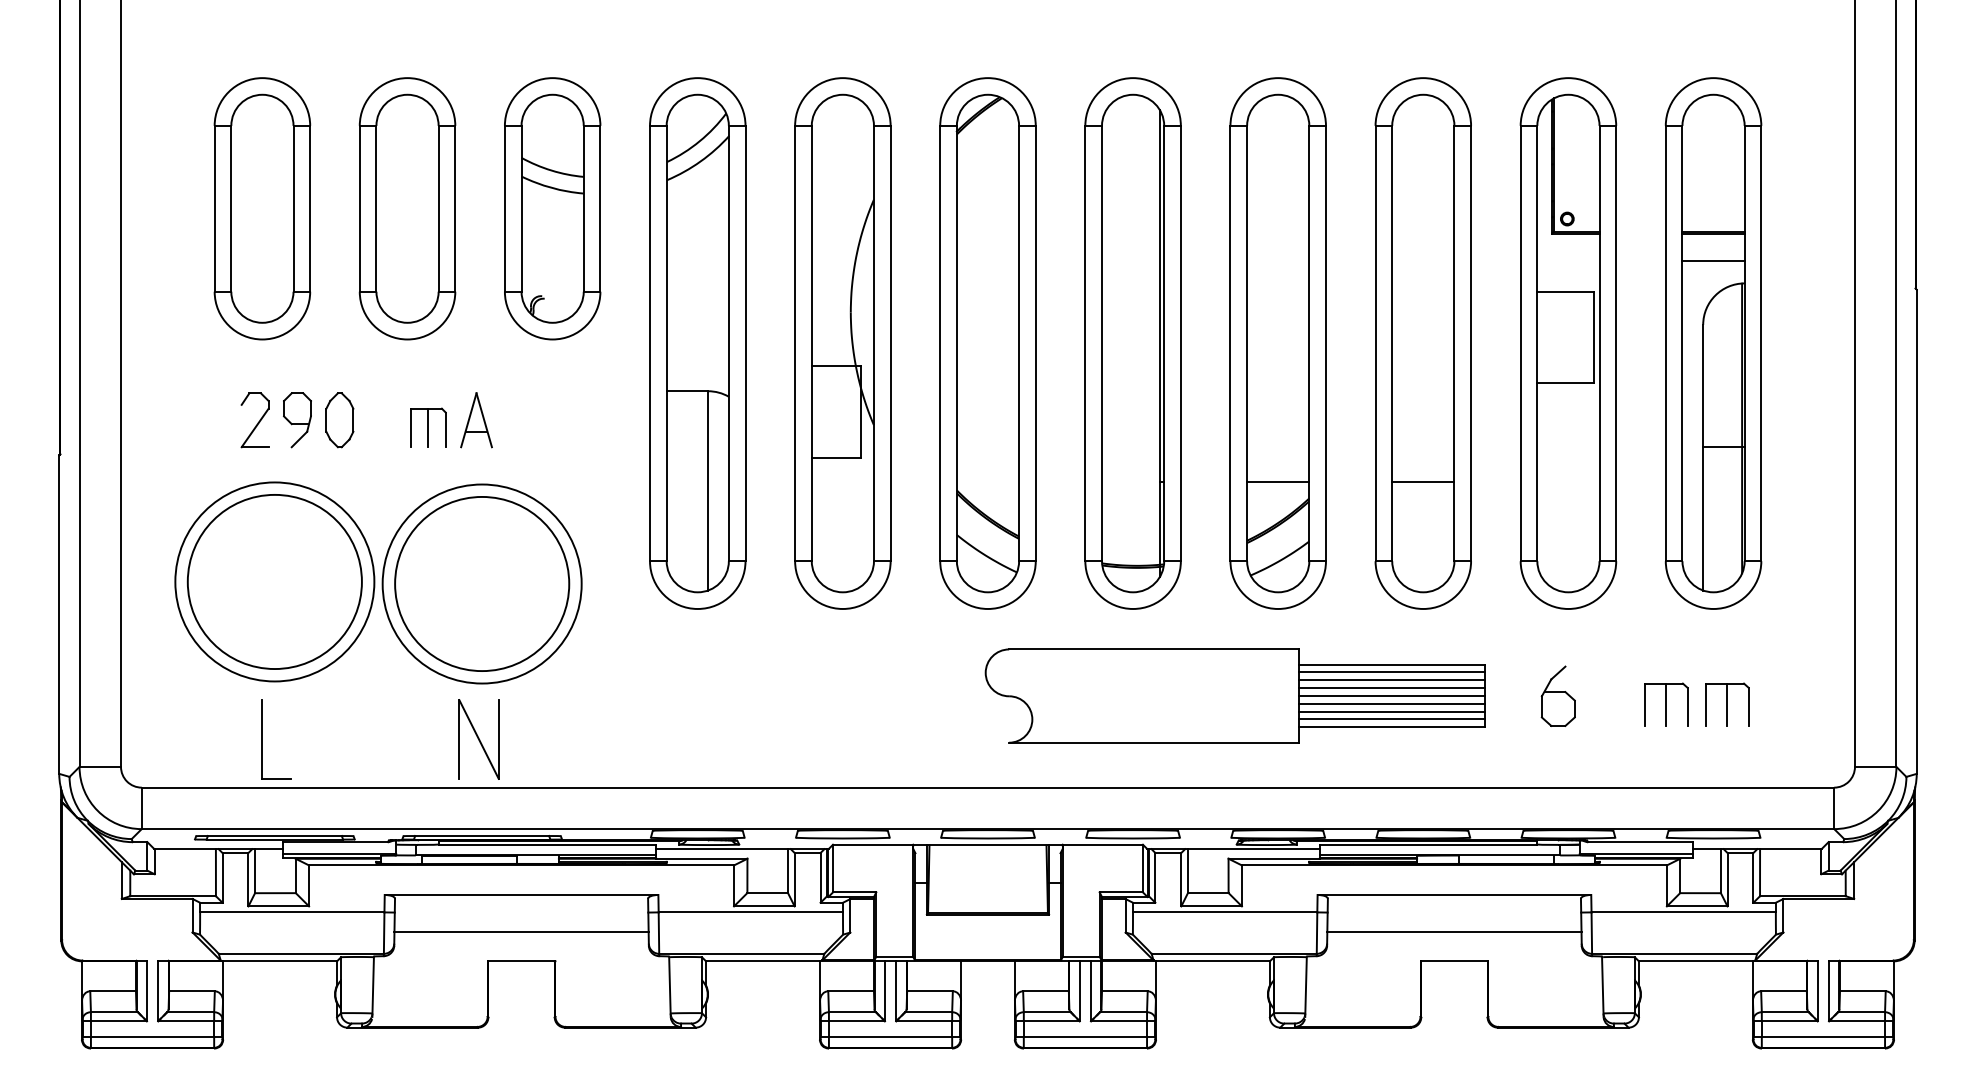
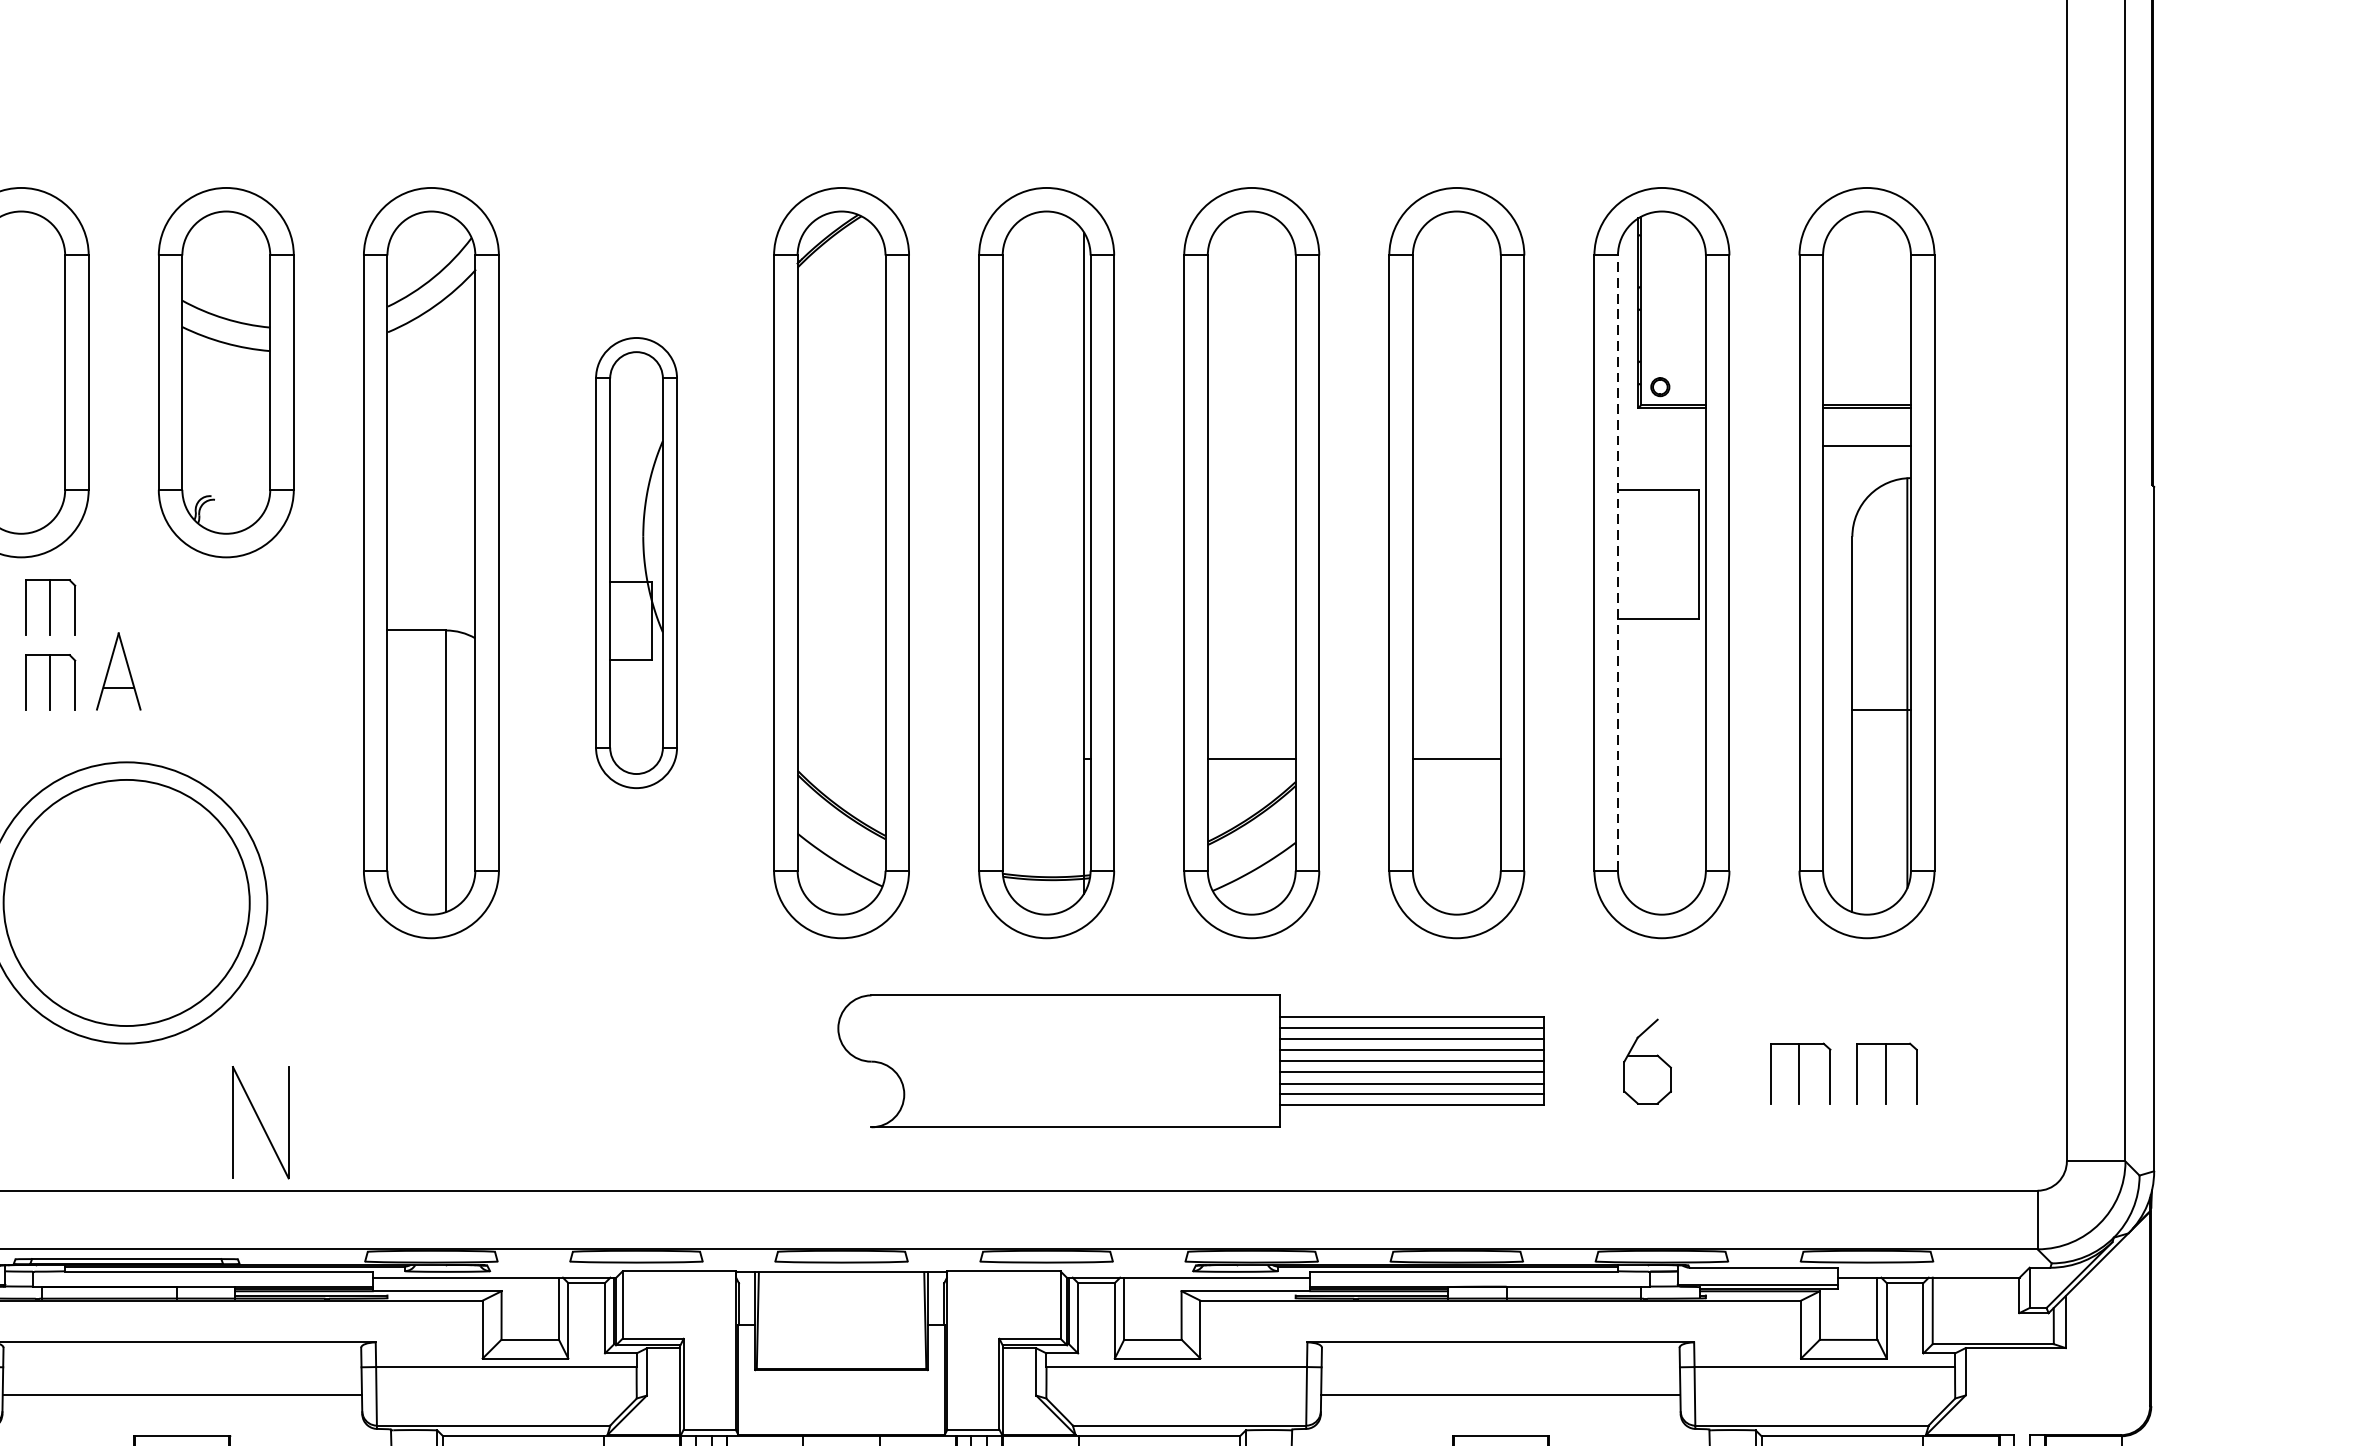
part: (842, 343) -> (635, 563), size x0.6
line: (1537, 343) -> (1618, 563), solid -> dashed
part: (428, 374) -> (50, 606), added
part: (478, 739) -> (260, 1122), moved

